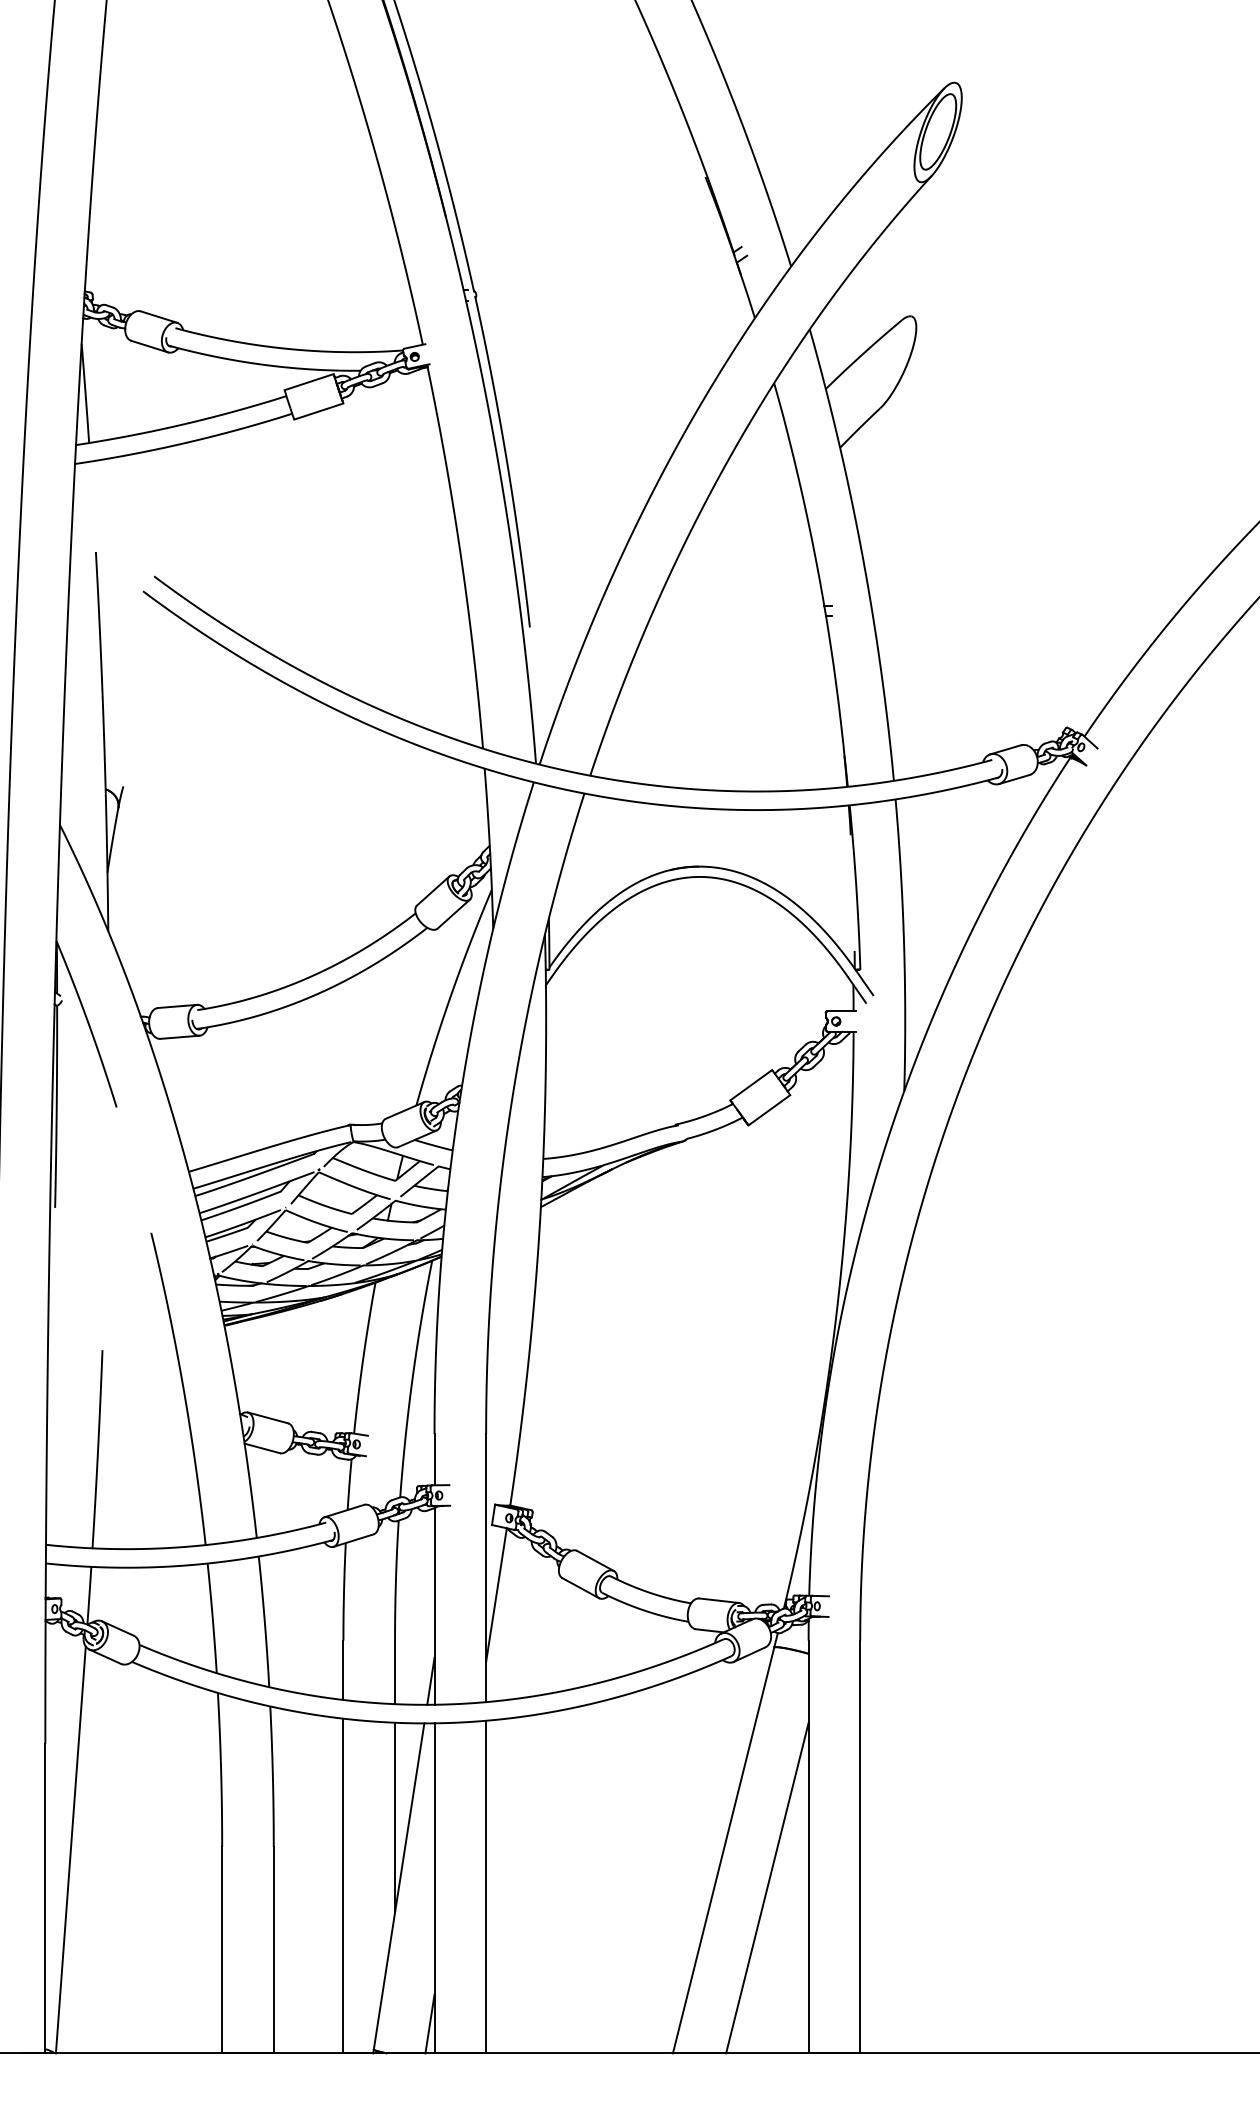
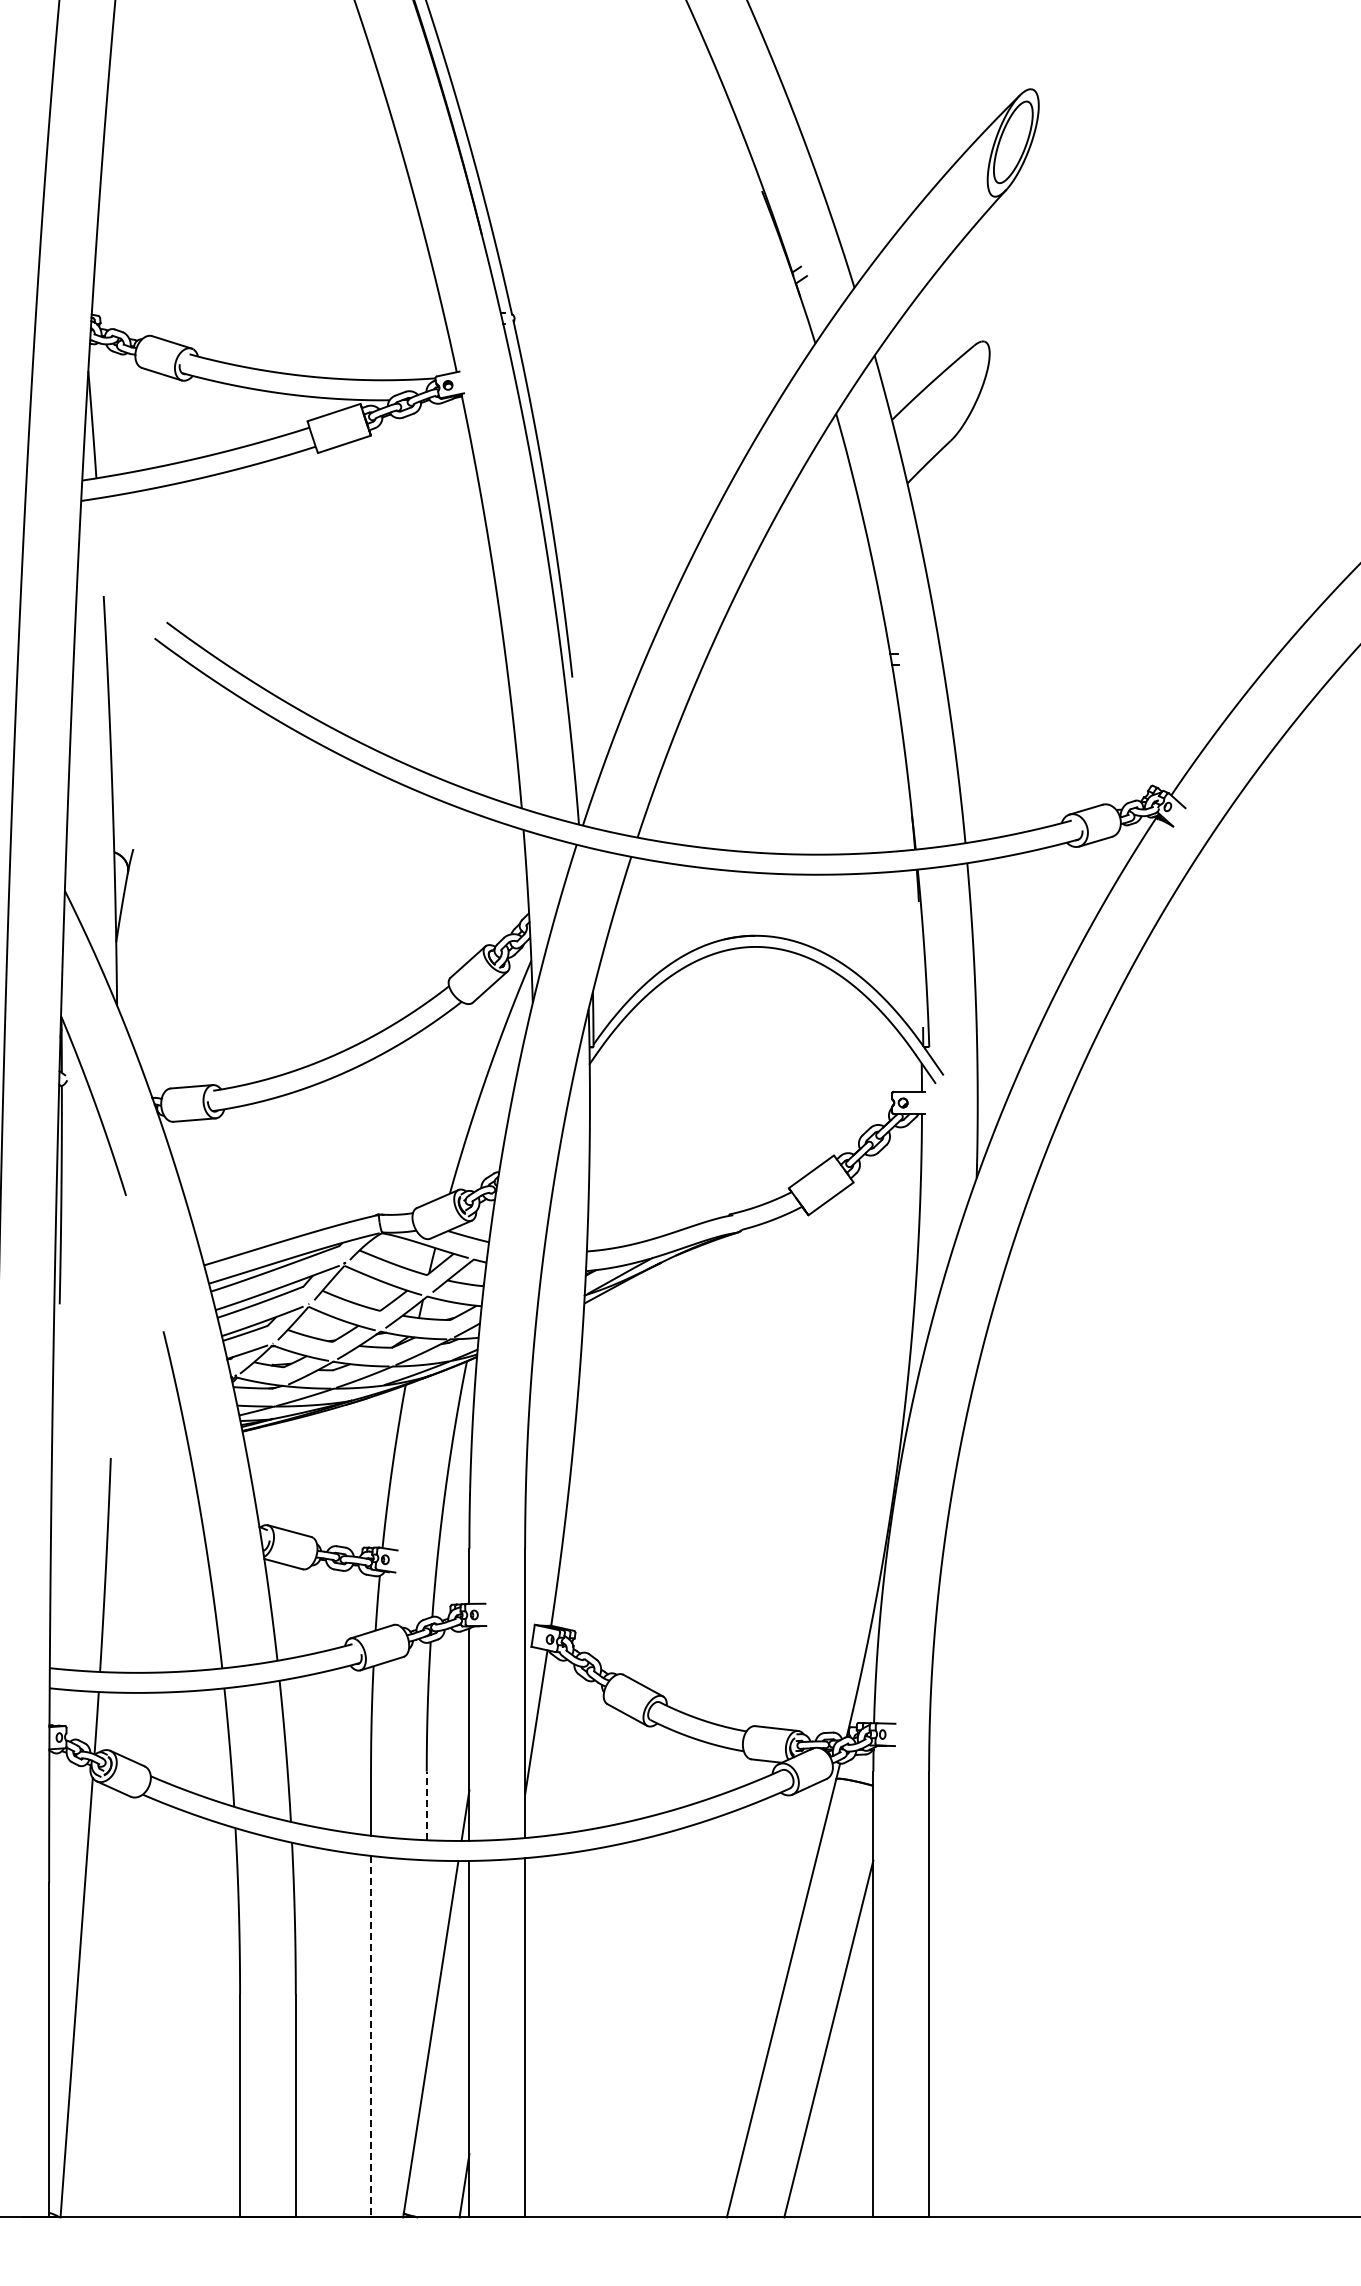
line: (394, 1671) -> (426, 1805), solid -> dashed
line: (394, 1817) -> (426, 1962), removed
line: (343, 1885) -> (371, 2036), solid -> dashed

